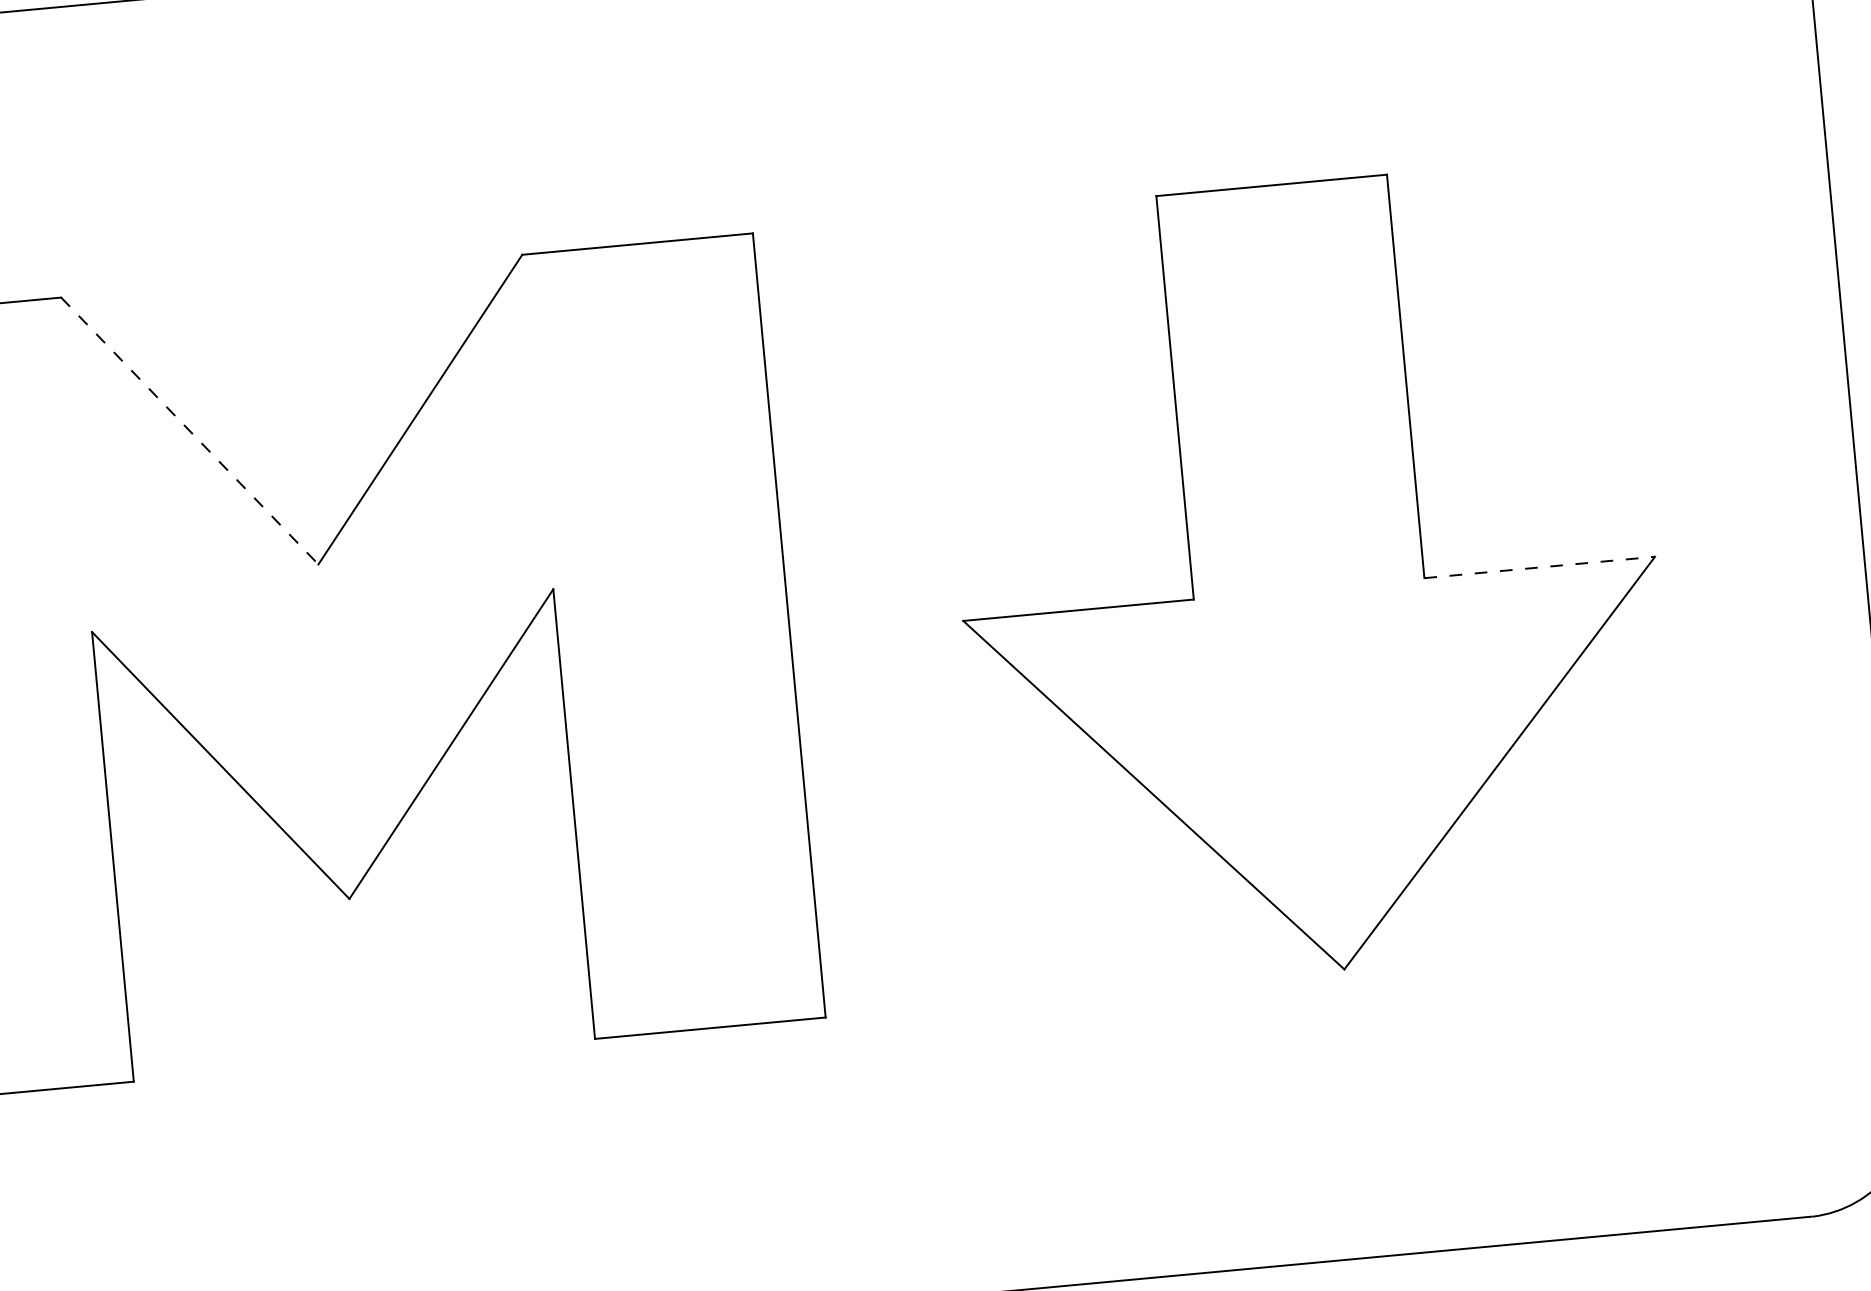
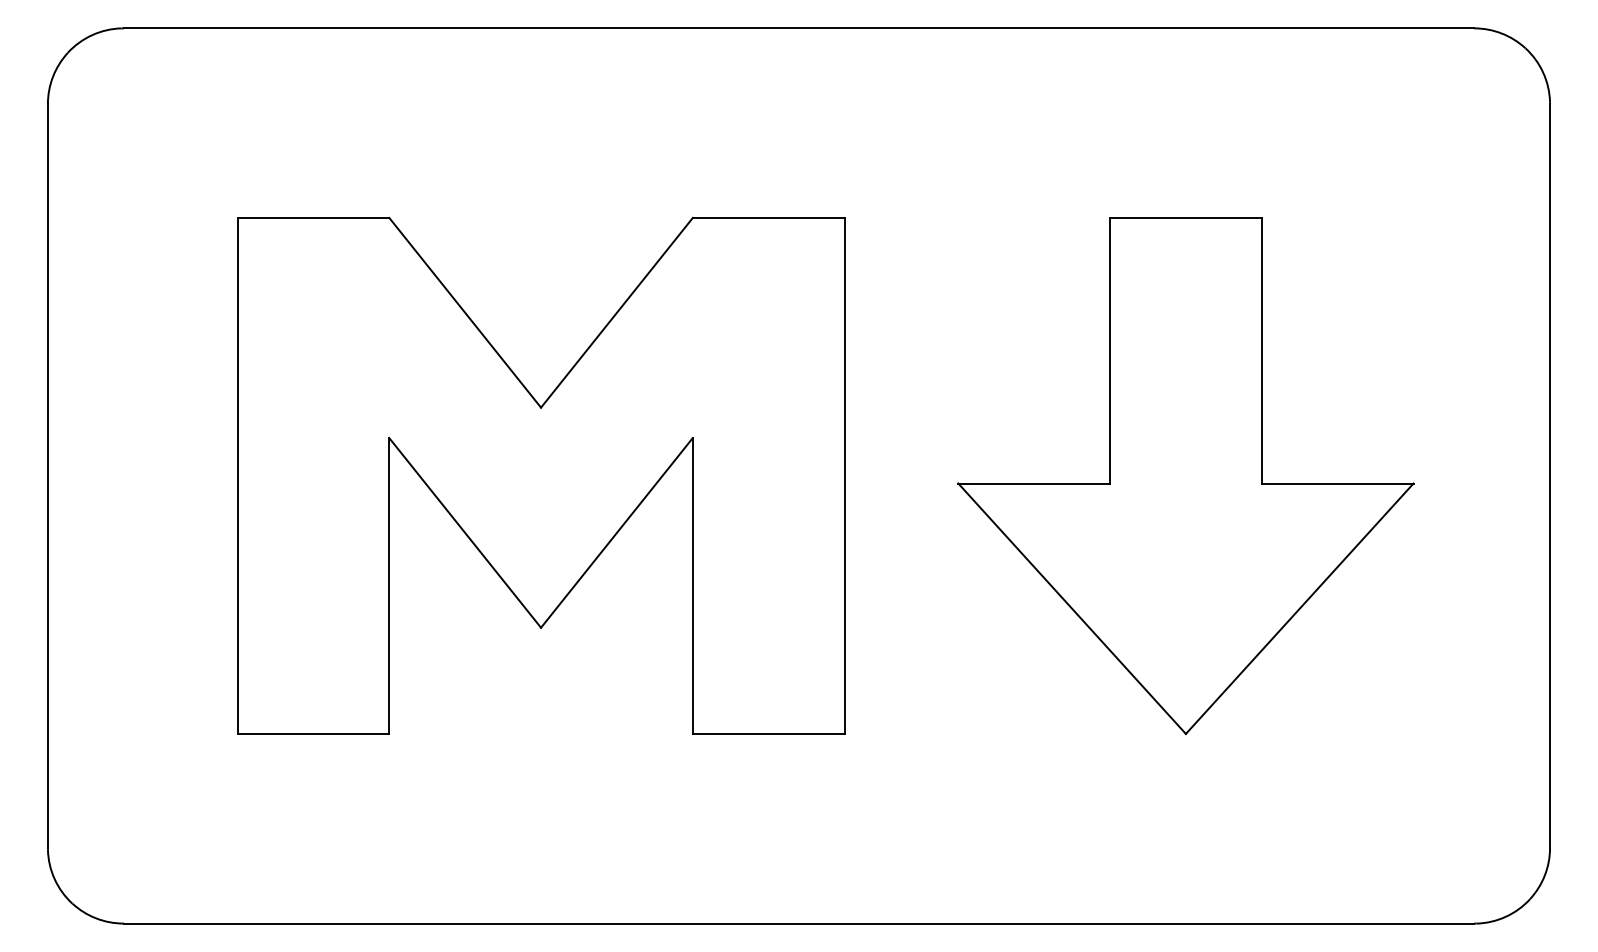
line: (190, 432) -> (465, 313), dashed -> solid
line: (1539, 567) -> (1337, 483), dashed -> solid

